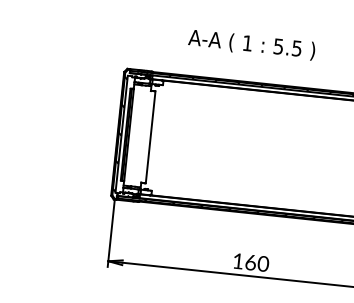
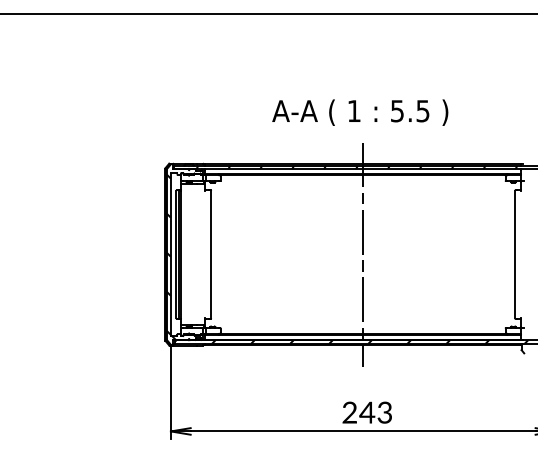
text: (252, 44) -> (360, 112), moved
line: (259, 148) -> (363, 254), added
text: (250, 262) -> (367, 412), 160 -> 243

